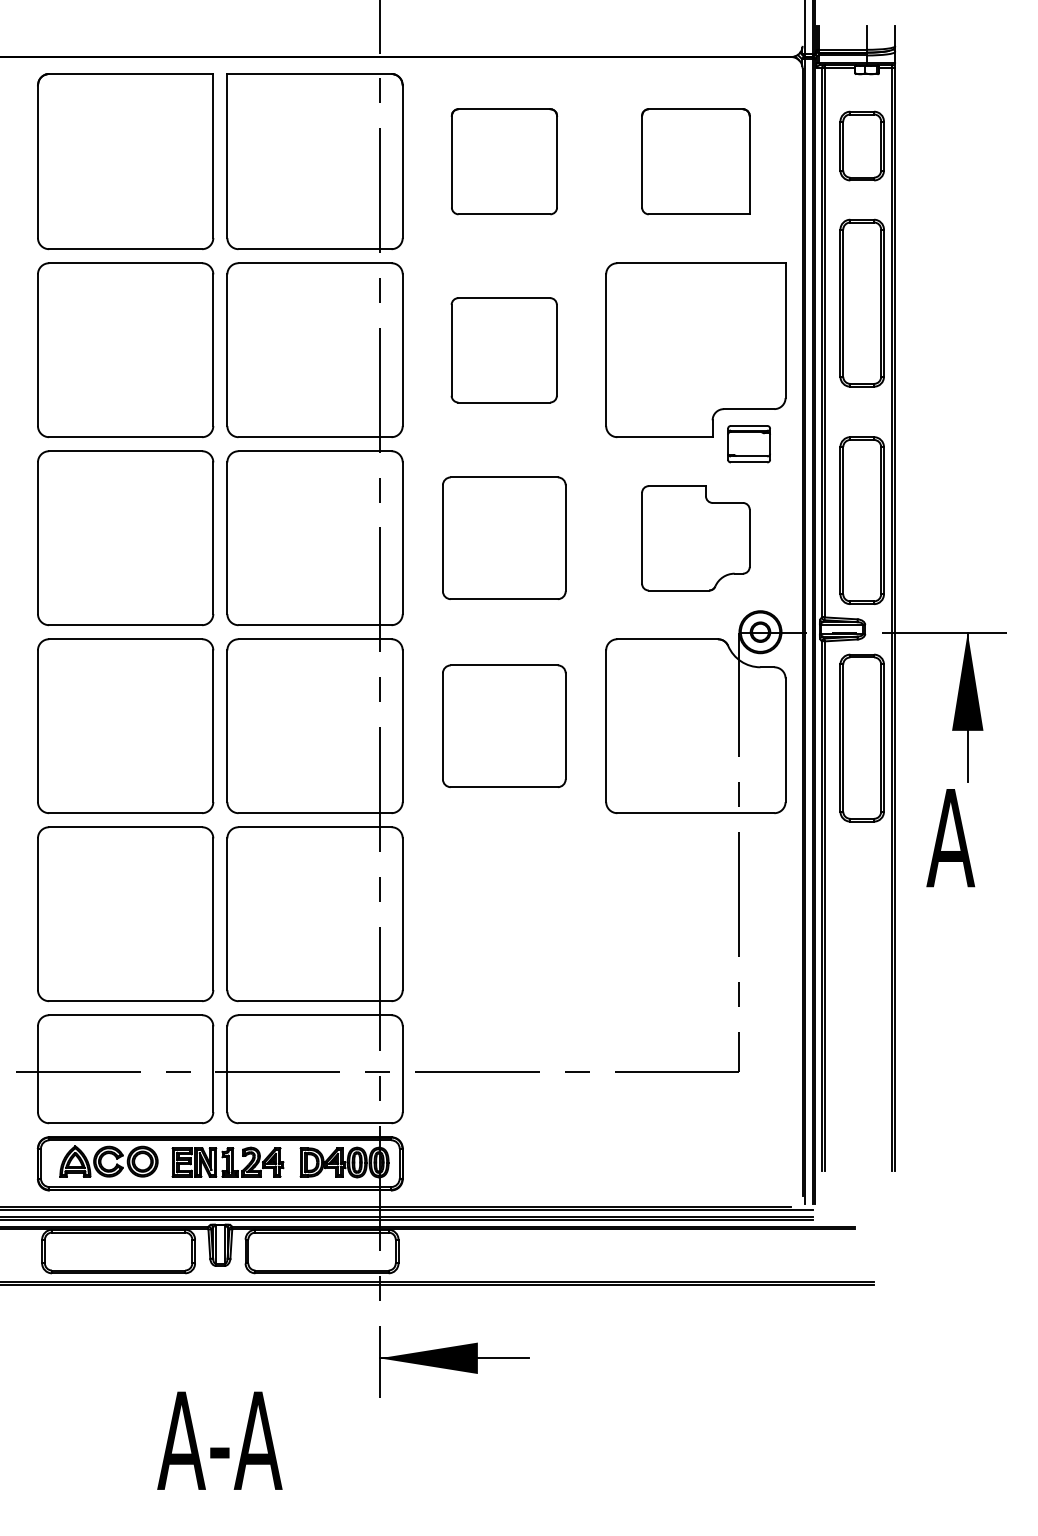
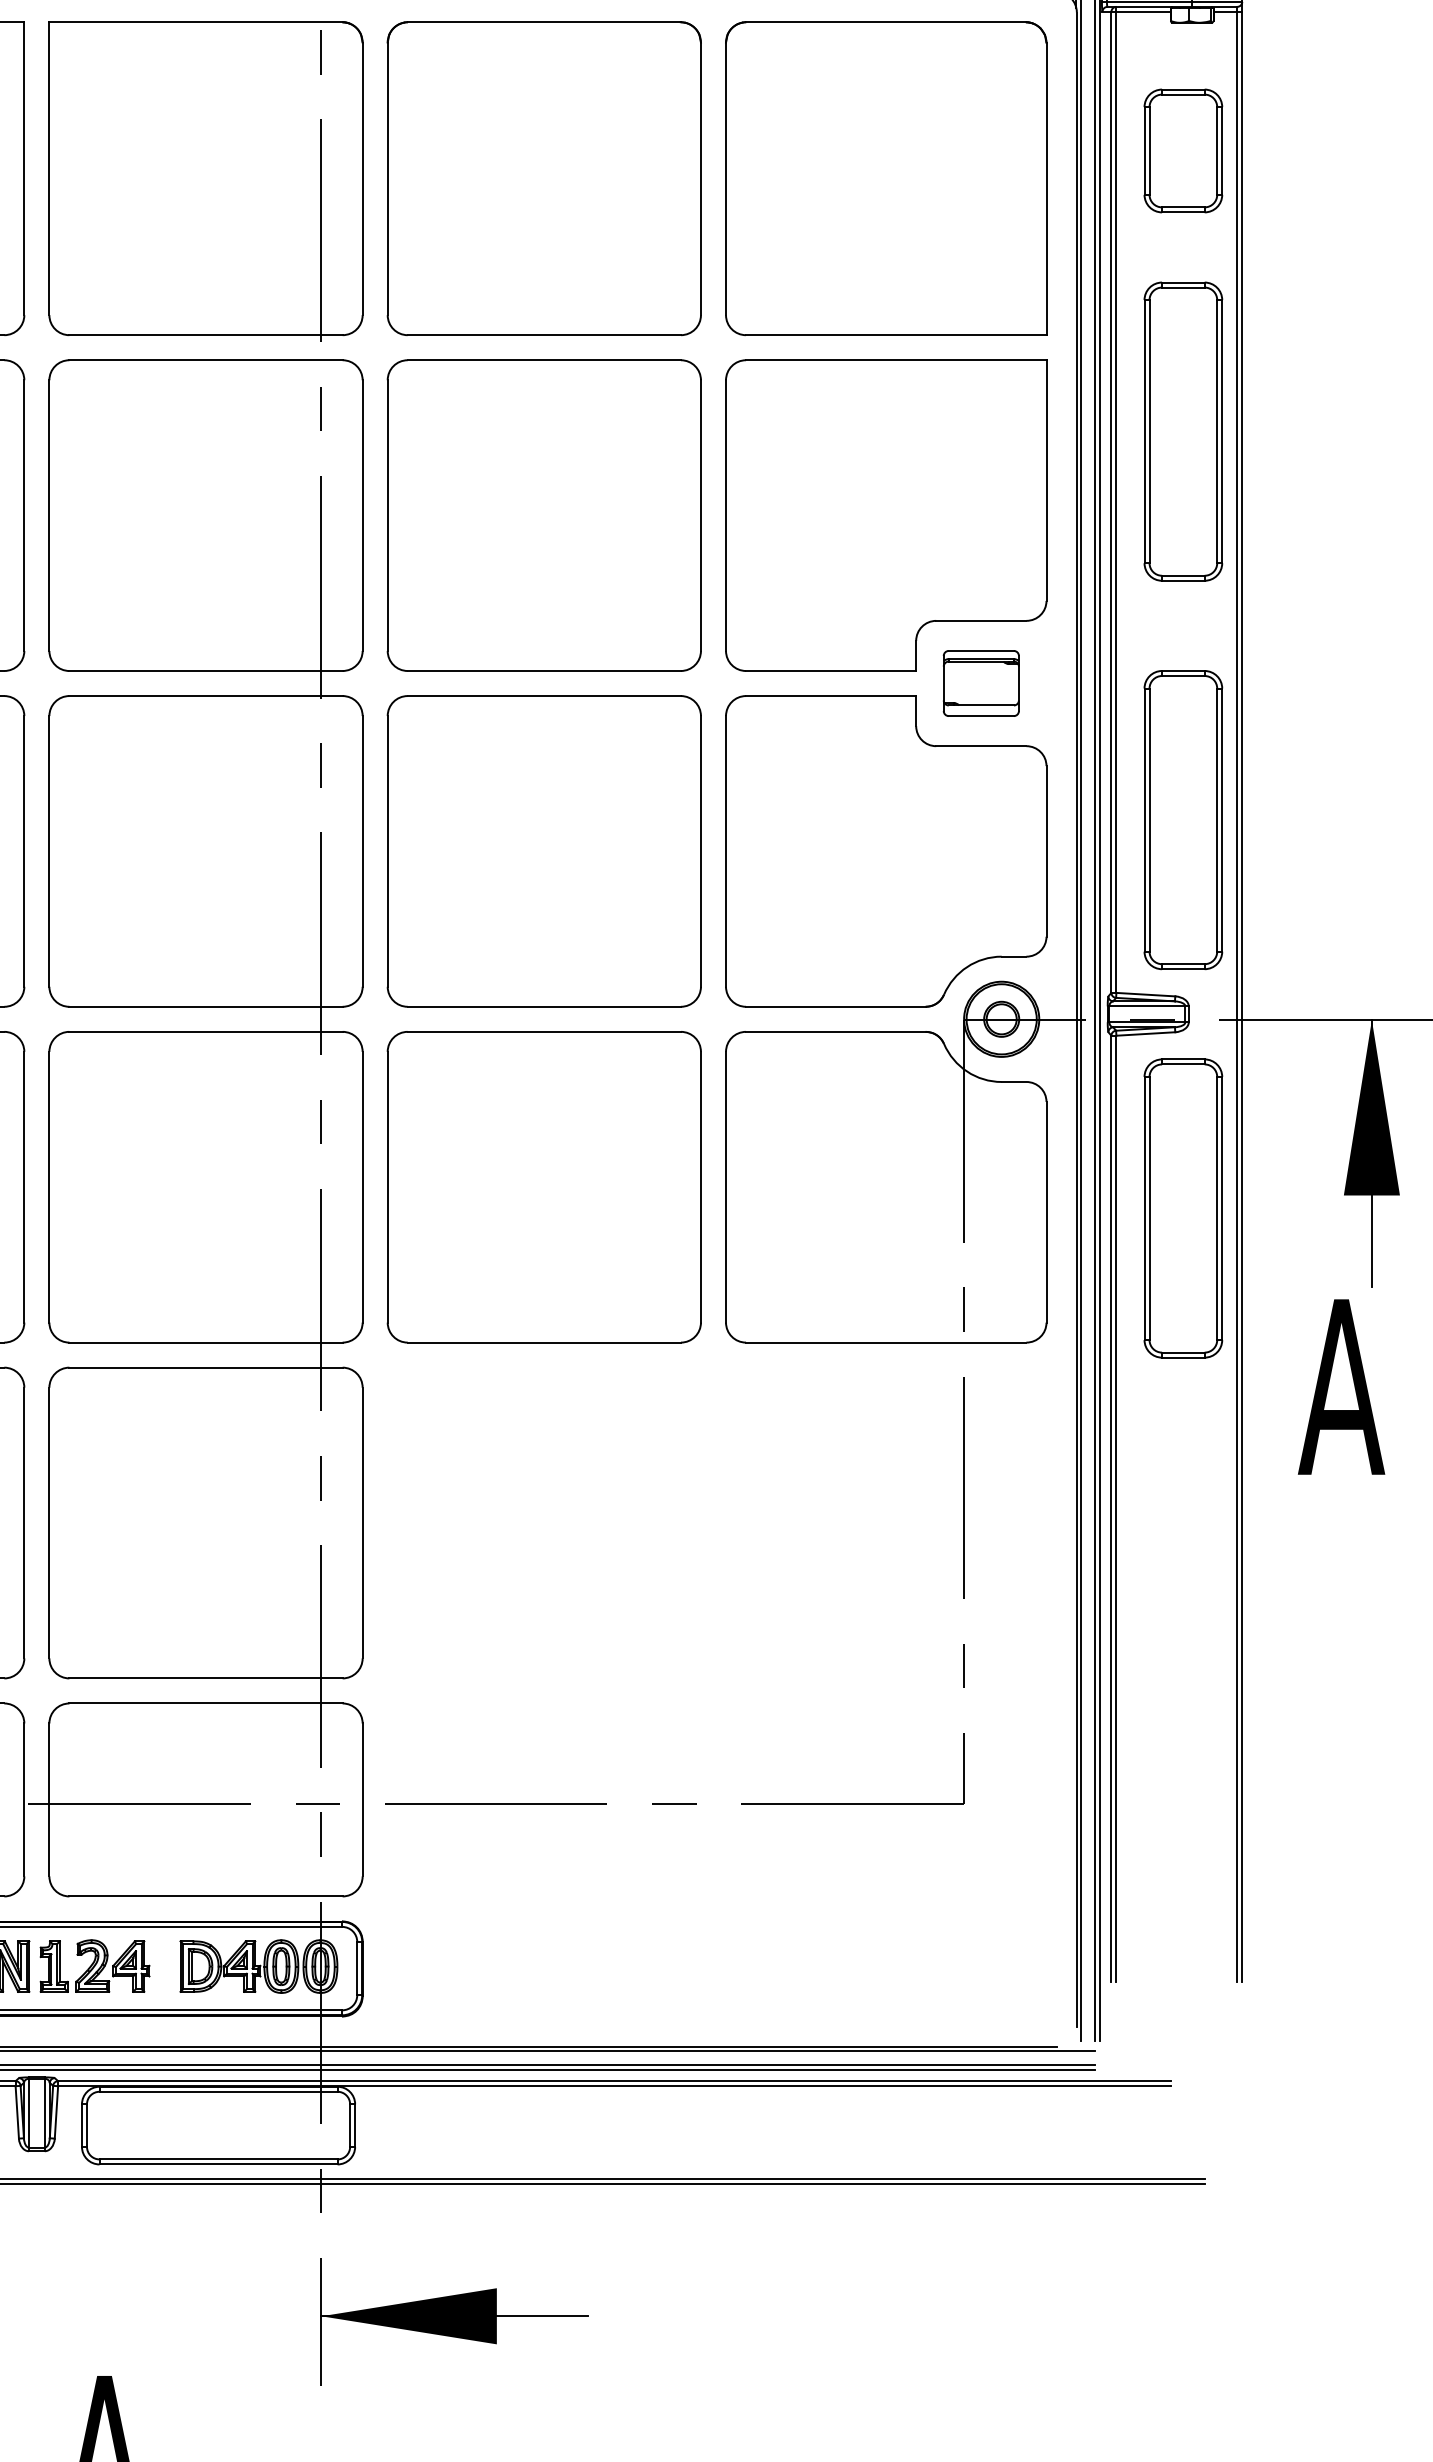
part: (504, 161) -> (544, 178), size x1.67
part: (695, 161) -> (885, 178), size x1.67
part: (503, 350) -> (542, 516), size x1.67
part: (503, 538) -> (542, 851), size x1.43
part: (695, 538) -> (885, 851), size x1.67
part: (503, 726) -> (542, 1187), size x1.43

